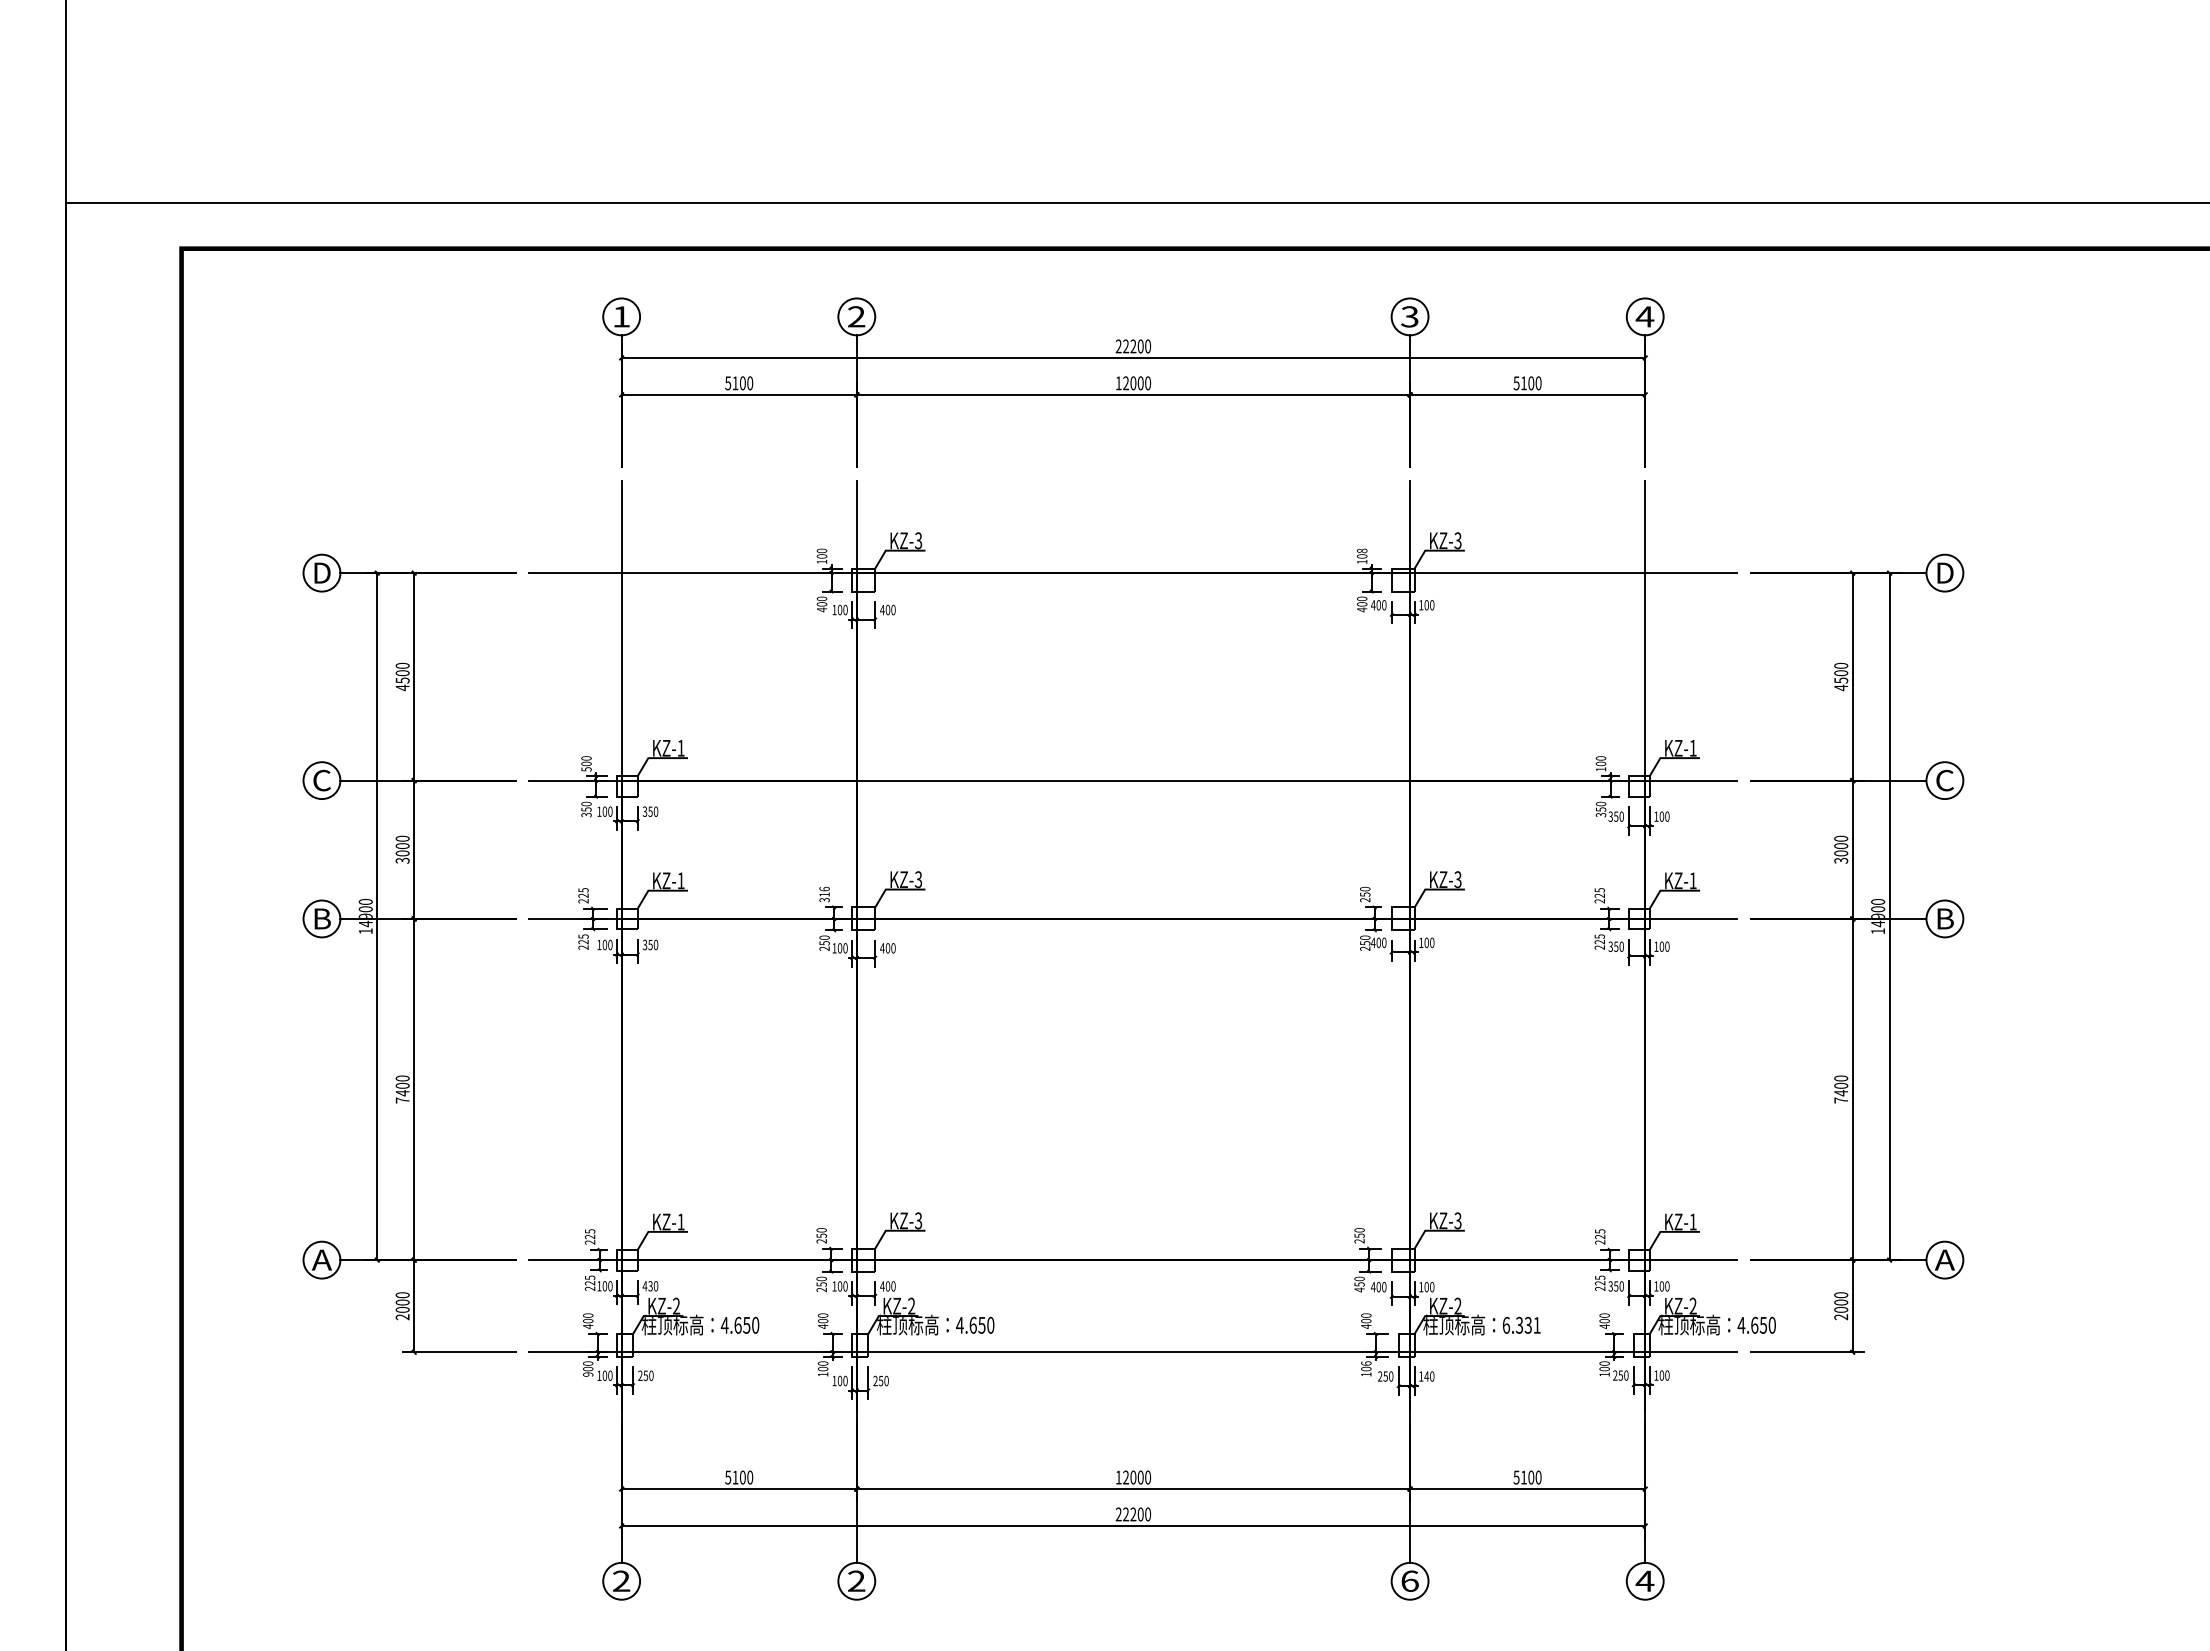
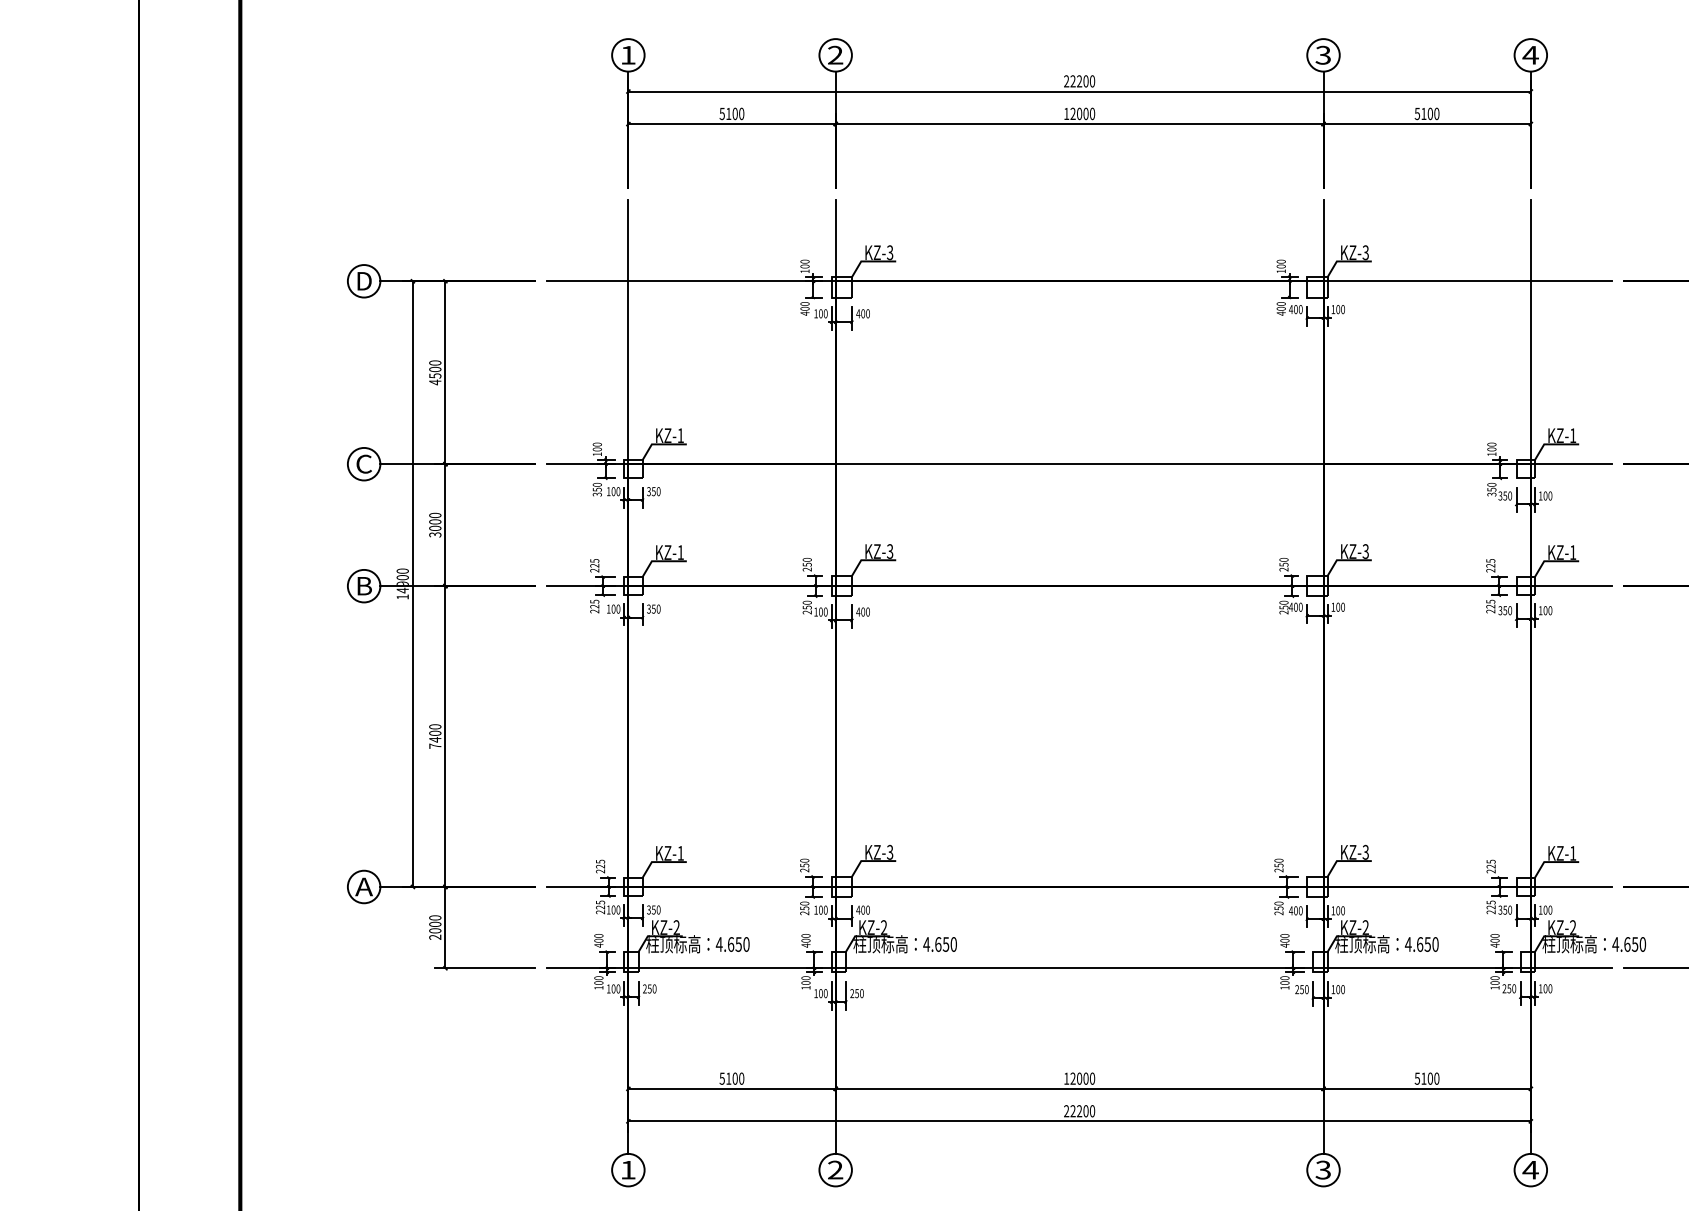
text: (1362, 550) -> (1281, 261), 108 -> 100
text: (586, 769) -> (597, 454), 500 -> 100
text: (824, 894) -> (807, 564), 316 -> 250
text: (647, 1286) -> (651, 910), 430 -> 350
text: (1359, 1289) -> (1278, 912), 450 -> 250
text: (1521, 1324) -> (1421, 943), 6.331 -> 4.650
text: (1366, 1363) -> (1285, 978), 106 -> 100
text: (588, 1374) -> (599, 987), 900 -> 100
text: (1426, 1376) -> (1337, 989), 140 -> 100
text: (621, 1580) -> (628, 1169), 2 -> 1
text: (1409, 1580) -> (1322, 1169), 6 -> 3

